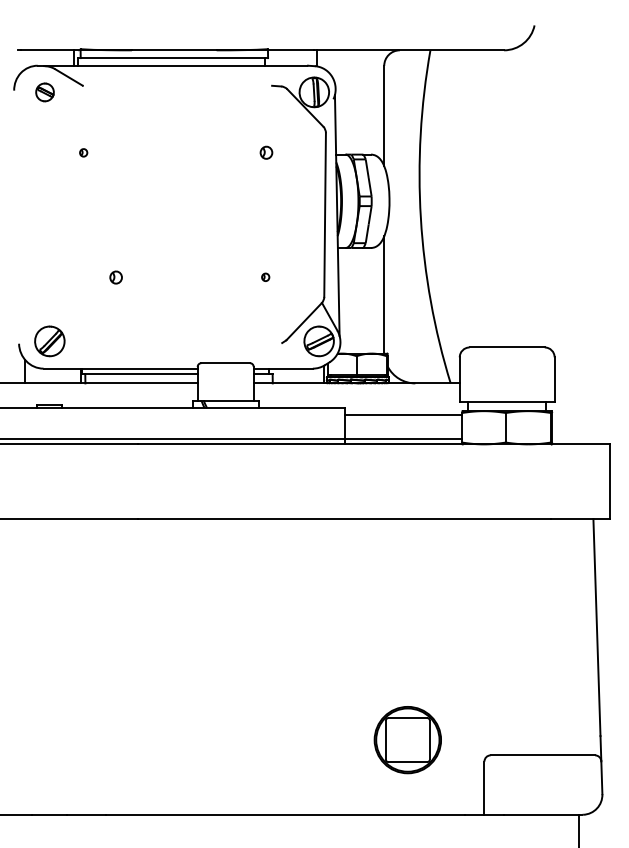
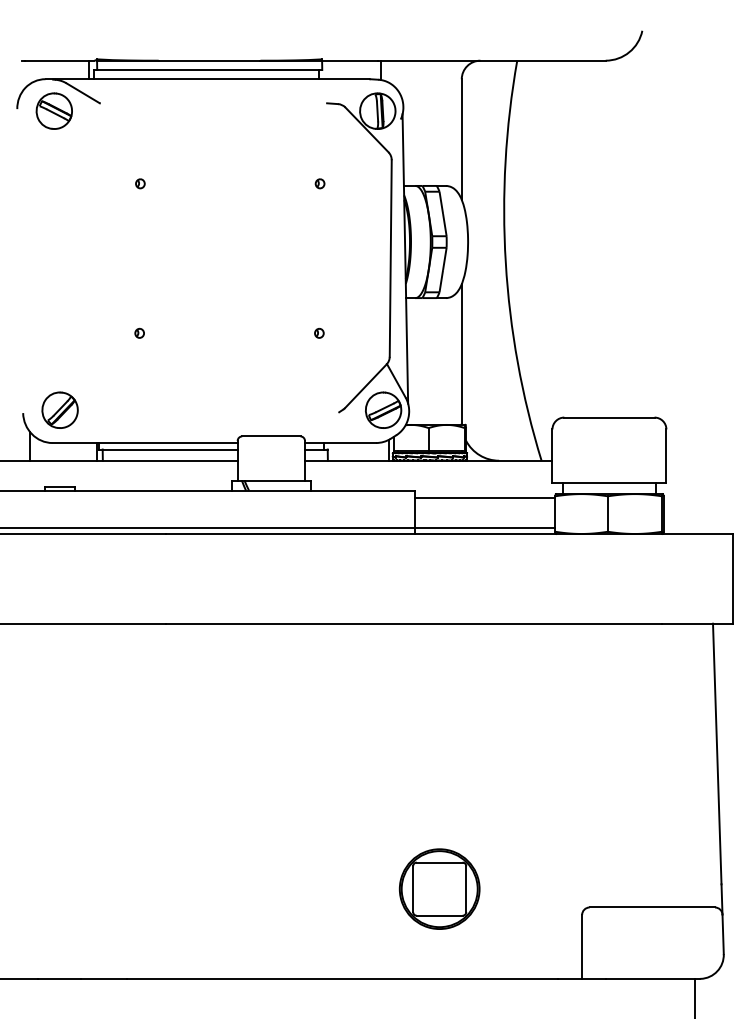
part: (44, 92) -> (53, 111), size x1.67
part: (83, 152) -> (140, 183), moved
part: (265, 152) -> (319, 183), size x0.62
part: (115, 276) -> (138, 332), size x0.62
part: (407, 740) -> (439, 889), moved

